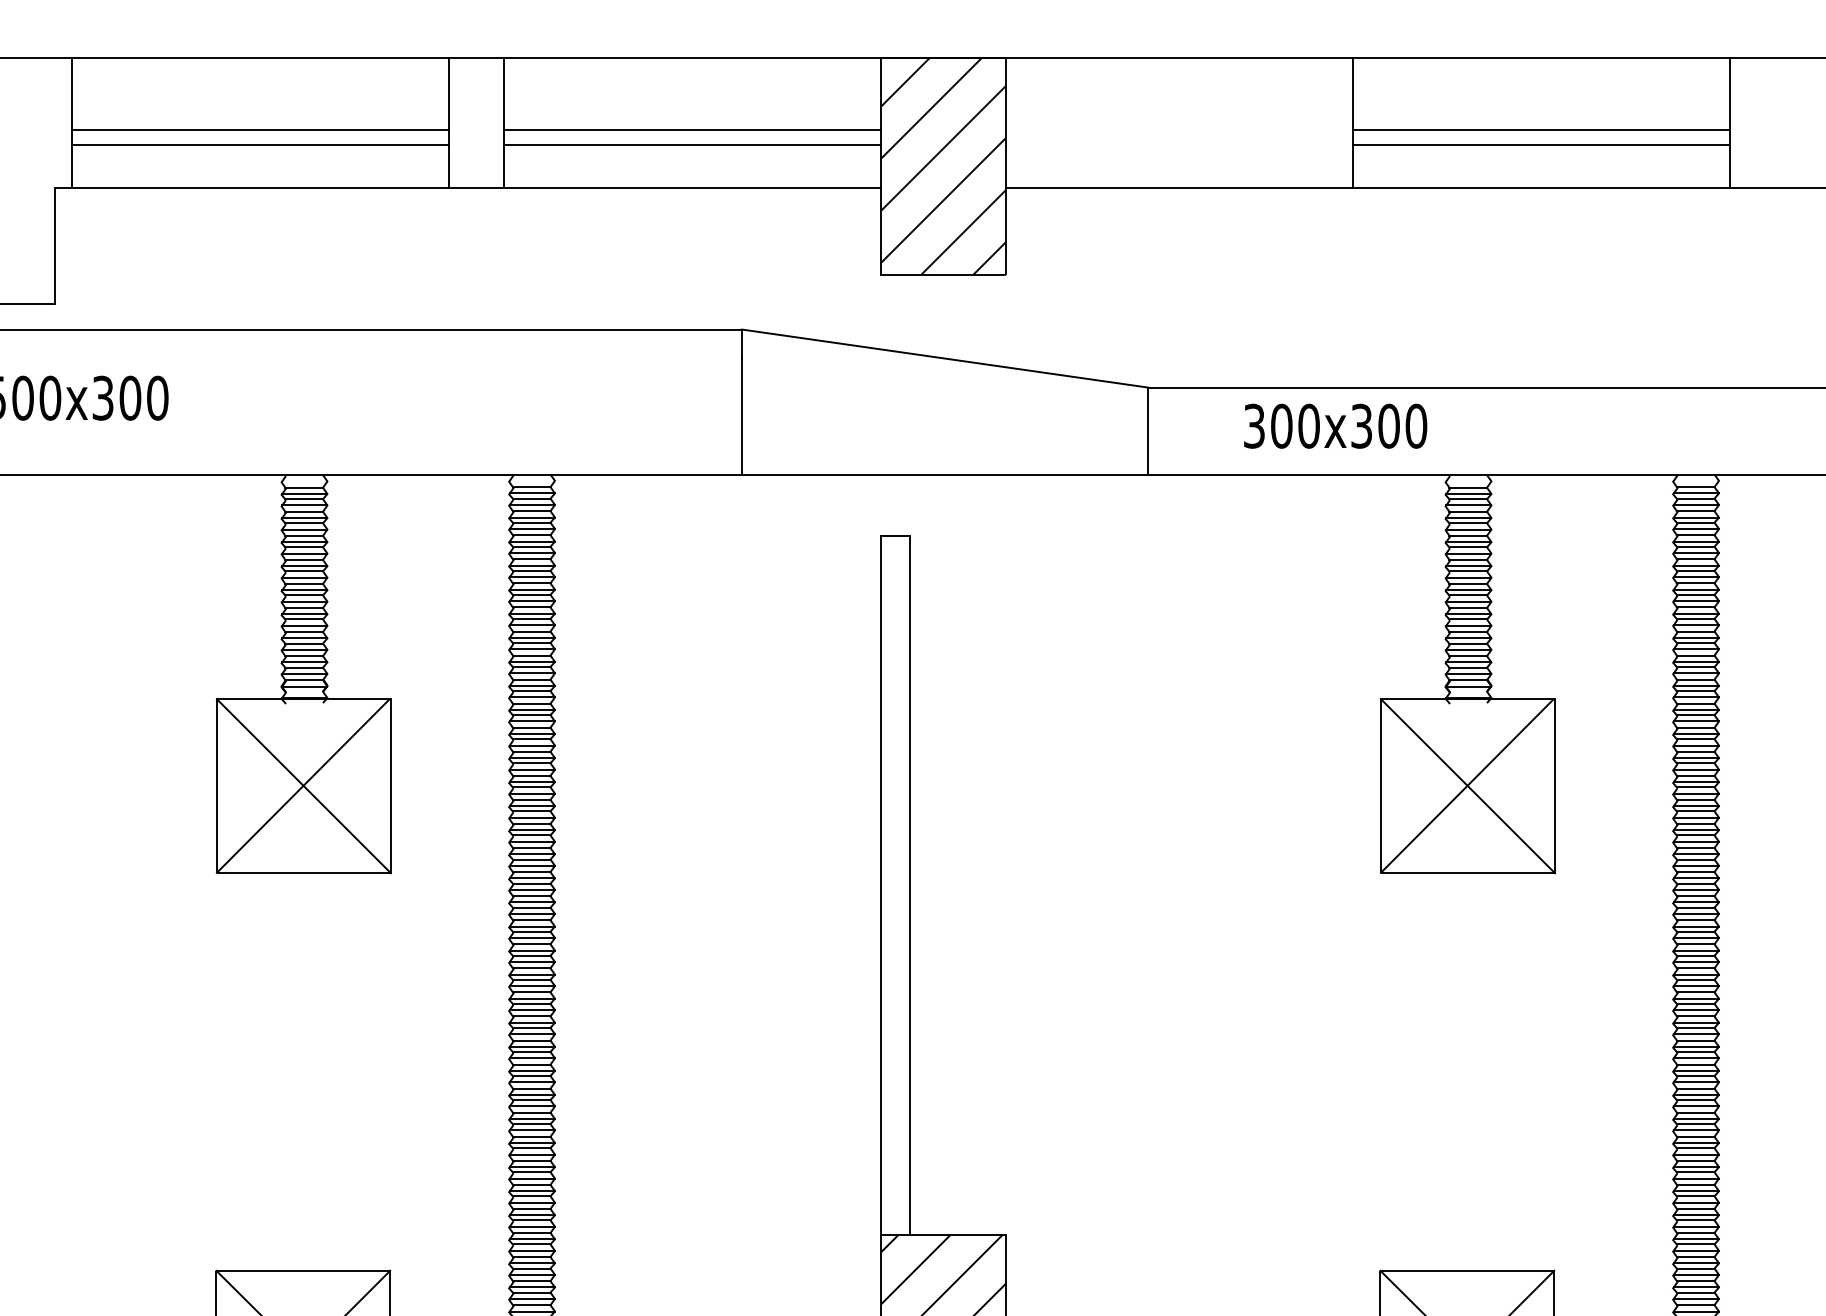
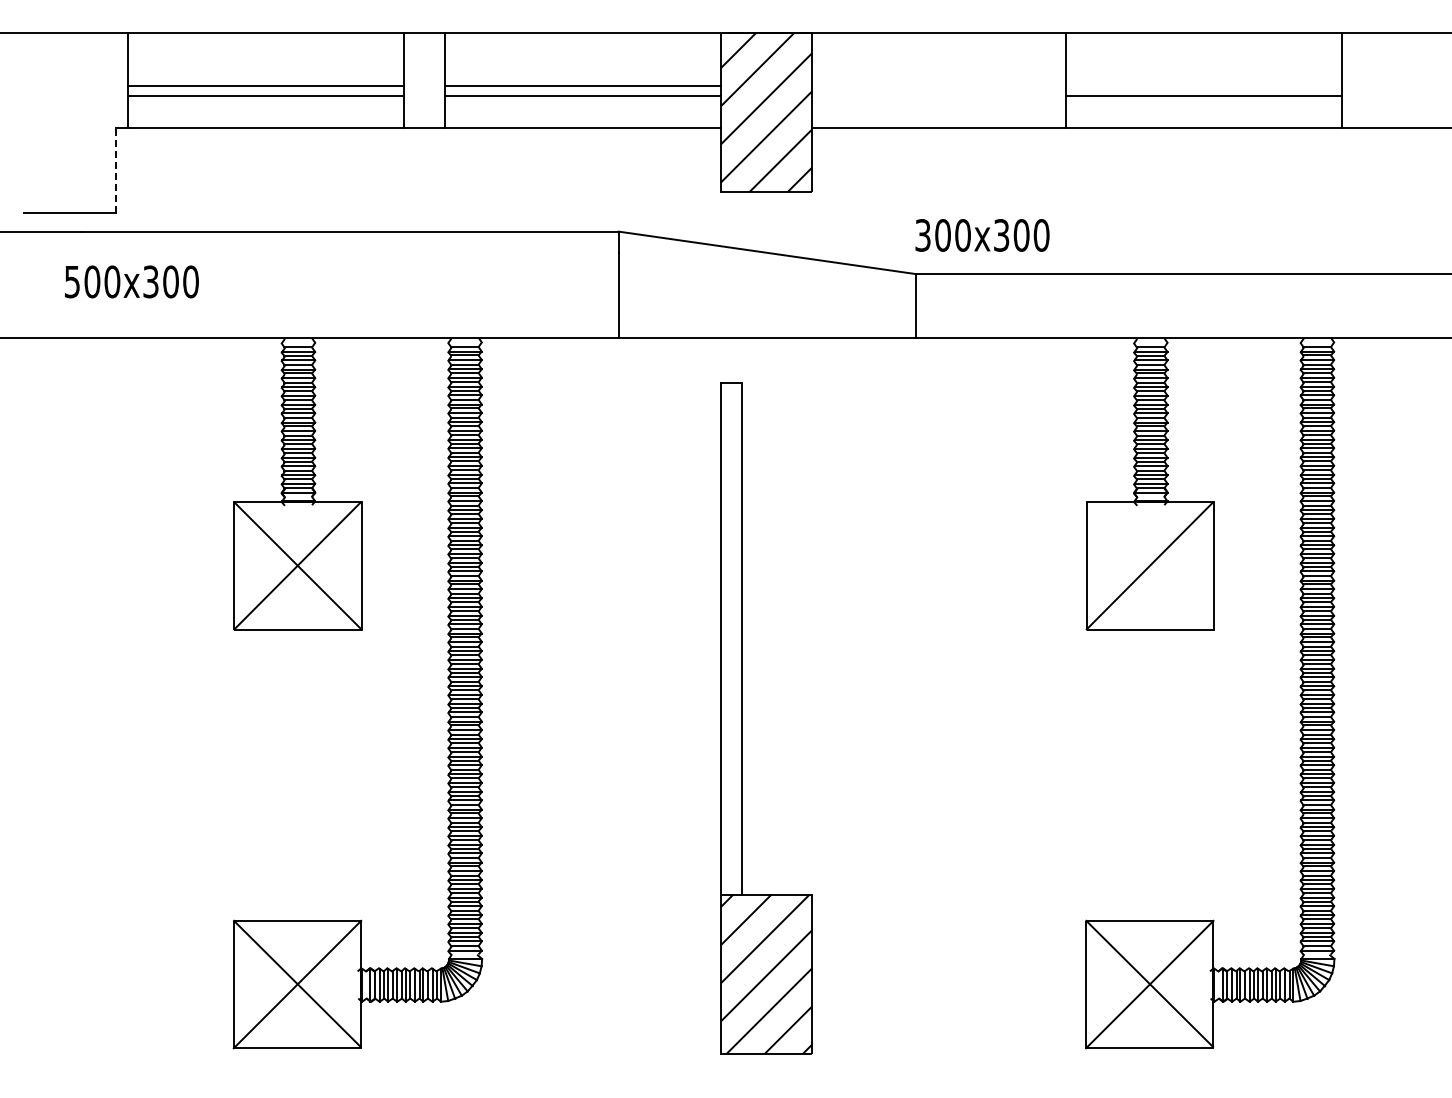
line: (1541, 129) -> (1204, 85), removed
line: (54, 244) -> (115, 169), solid -> dashed
text: (1335, 426) -> (982, 235), moved
line: (1468, 785) -> (1150, 565), removed

